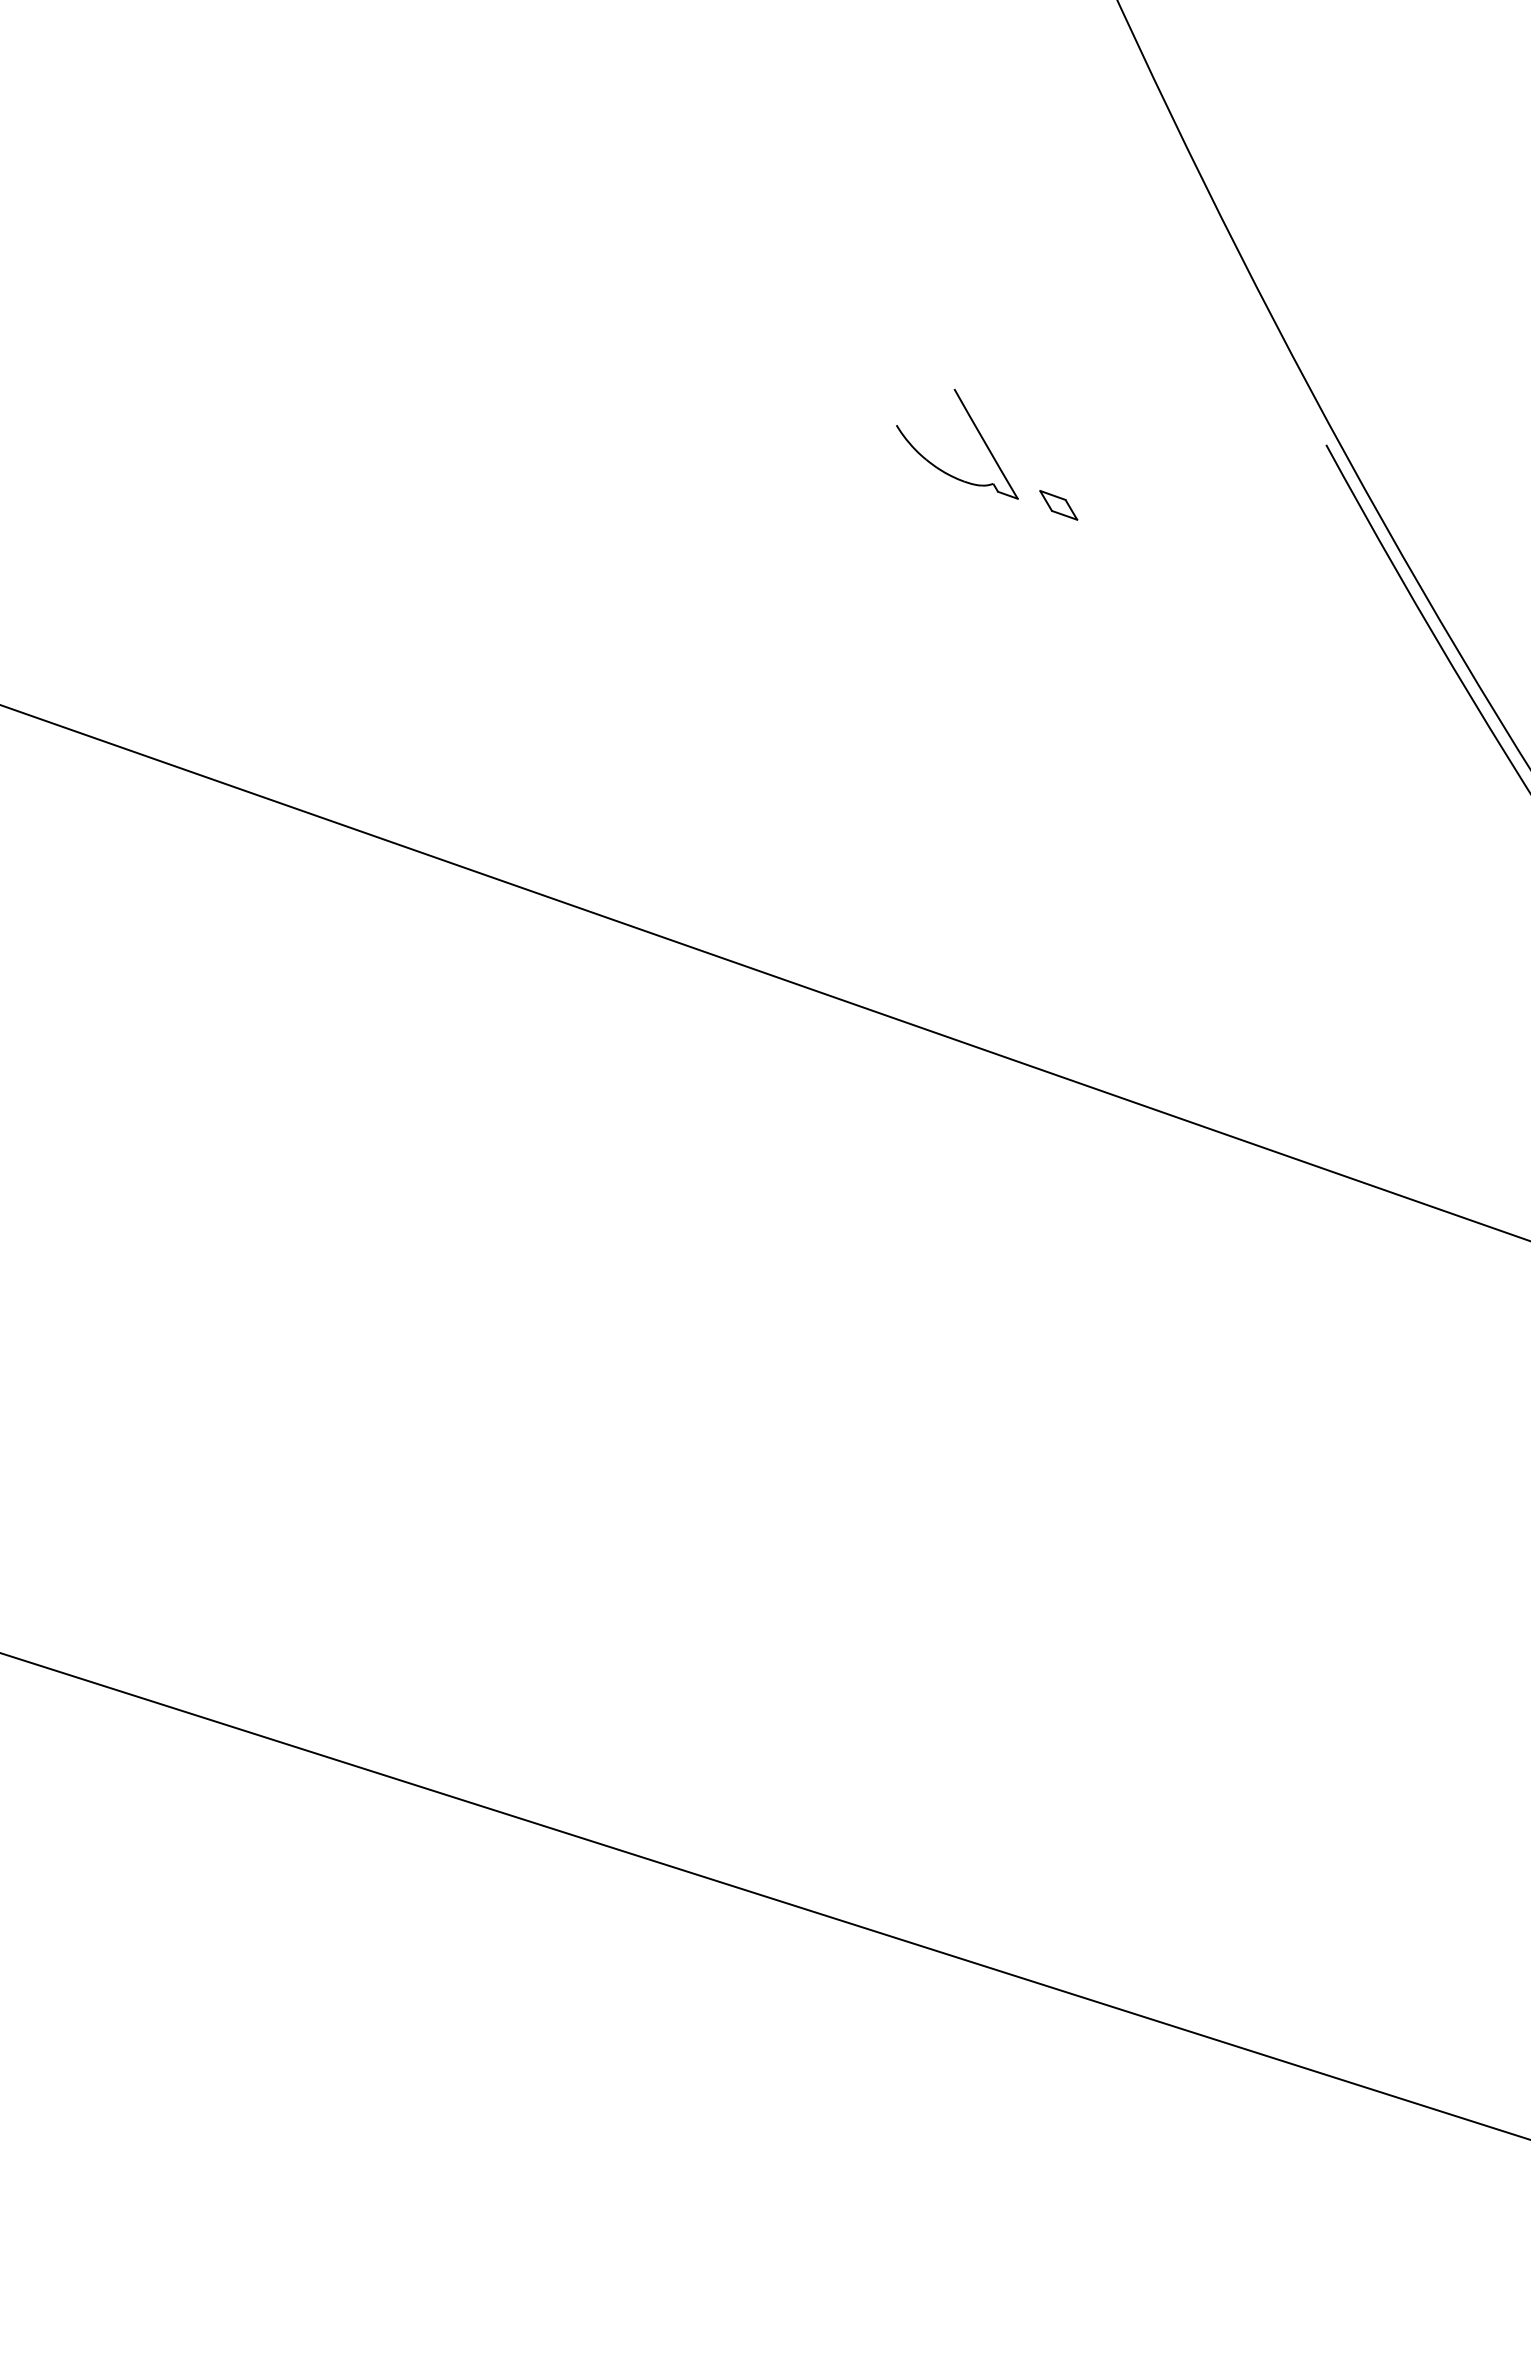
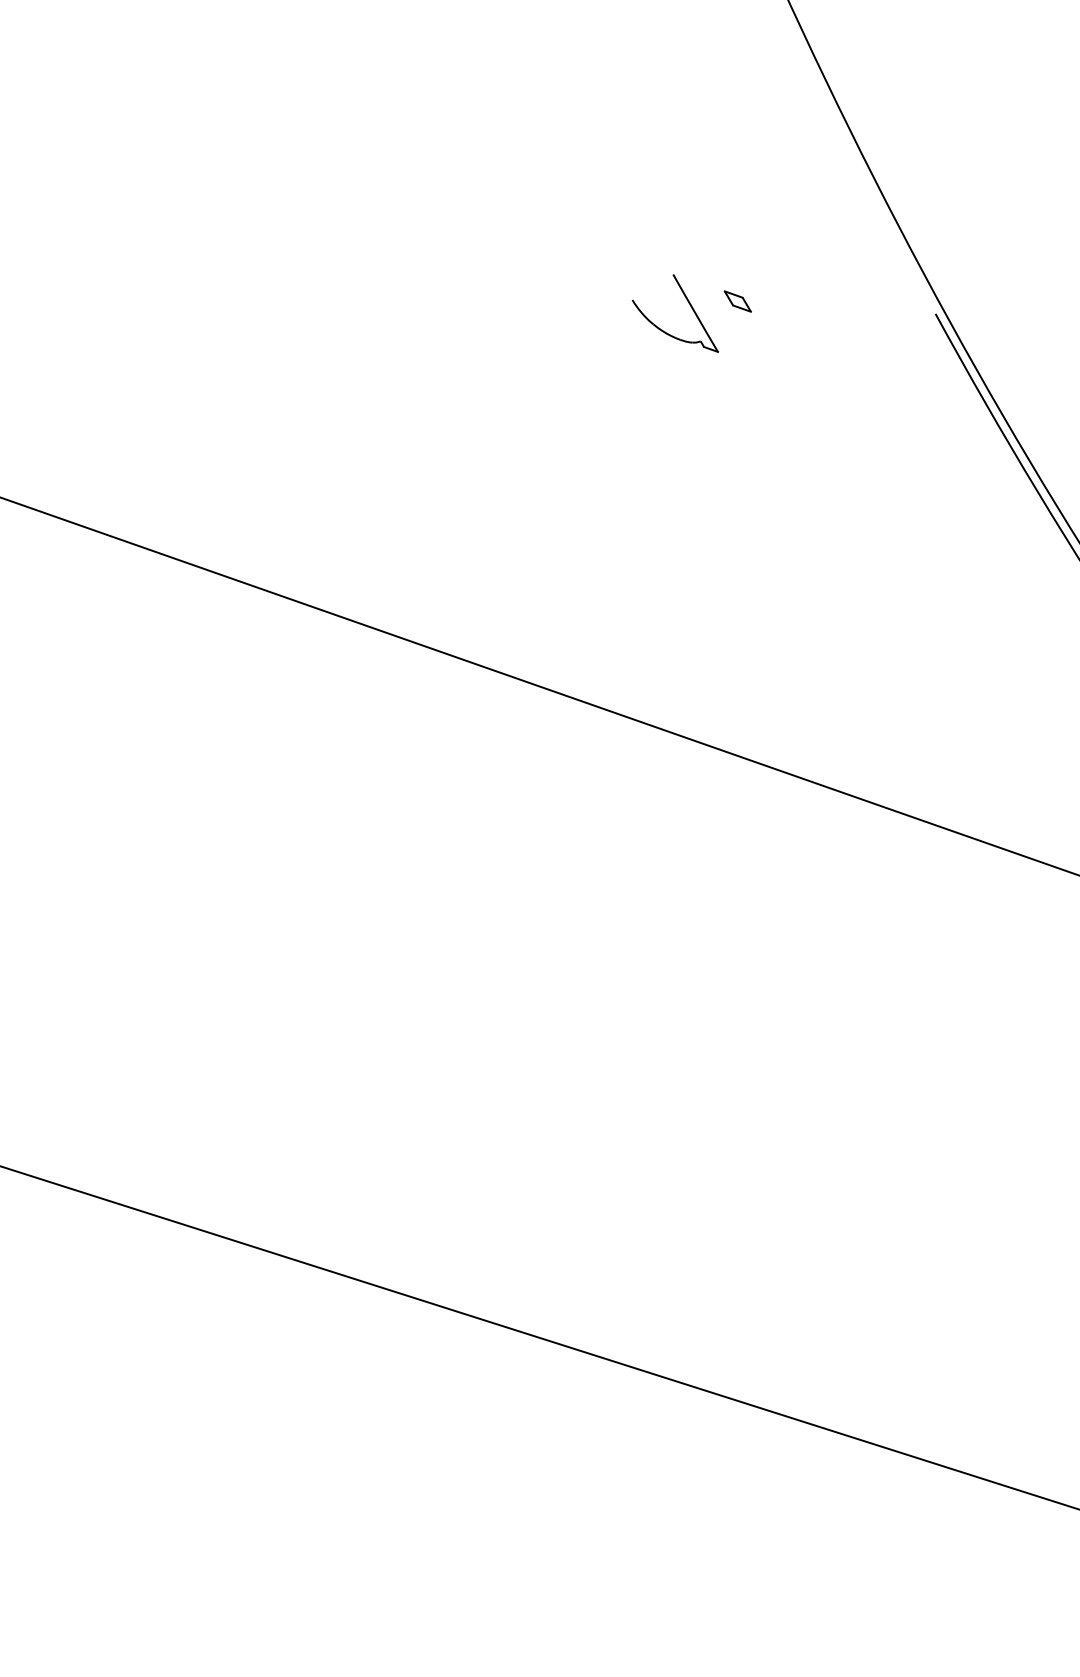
part: (1058, 505) -> (737, 301), moved

